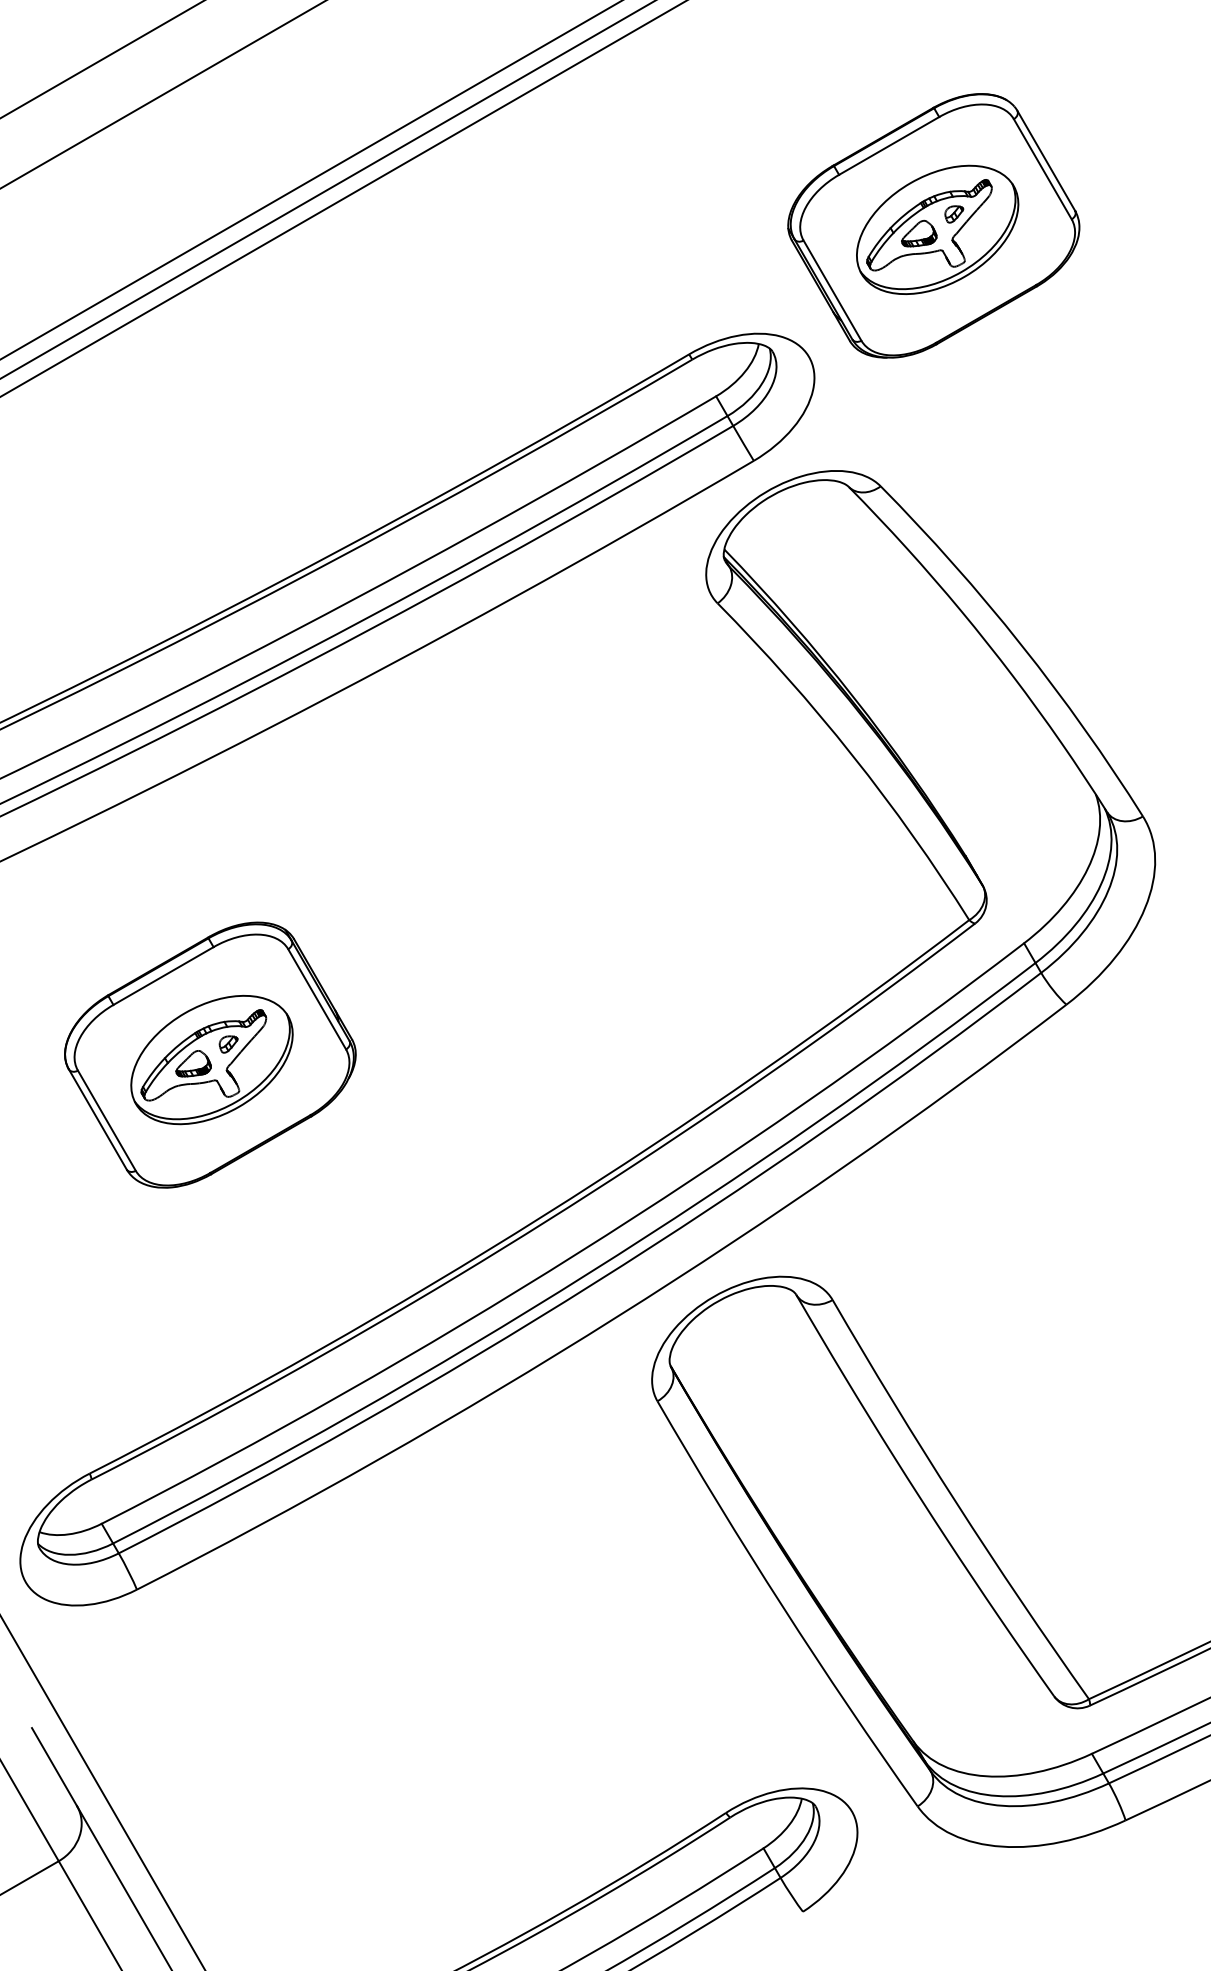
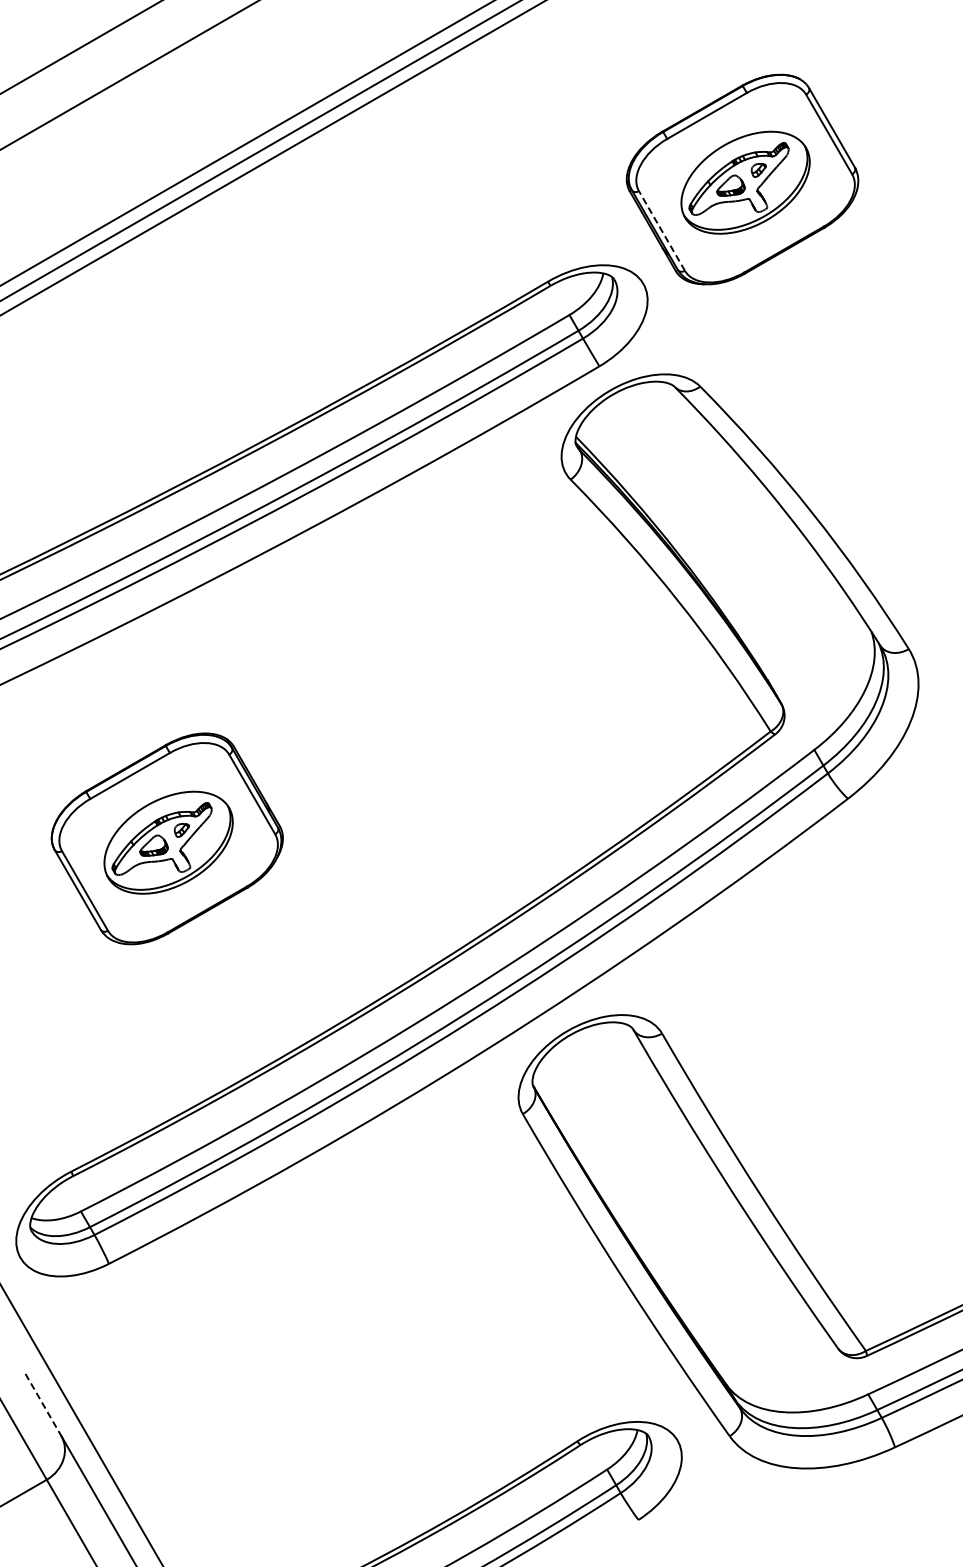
line: (833, 291) -> (662, 231), solid -> dashed
line: (54, 1766) -> (43, 1404), solid -> dashed

